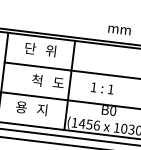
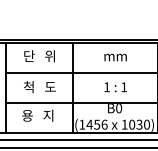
text: (119, 30) -> (115, 57), moved
text: (47, 82) -> (39, 87), moved
text: (102, 88) -> (115, 87), moved

